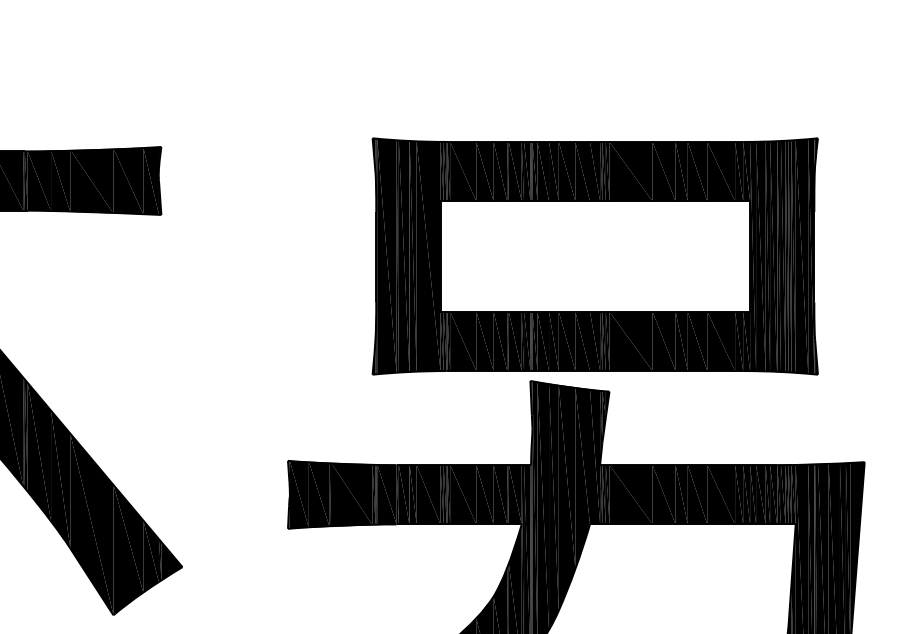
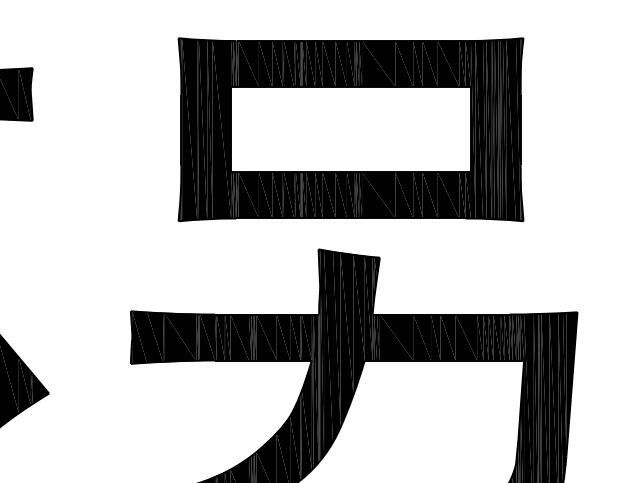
part: (594, 256) -> (350, 129), moved

